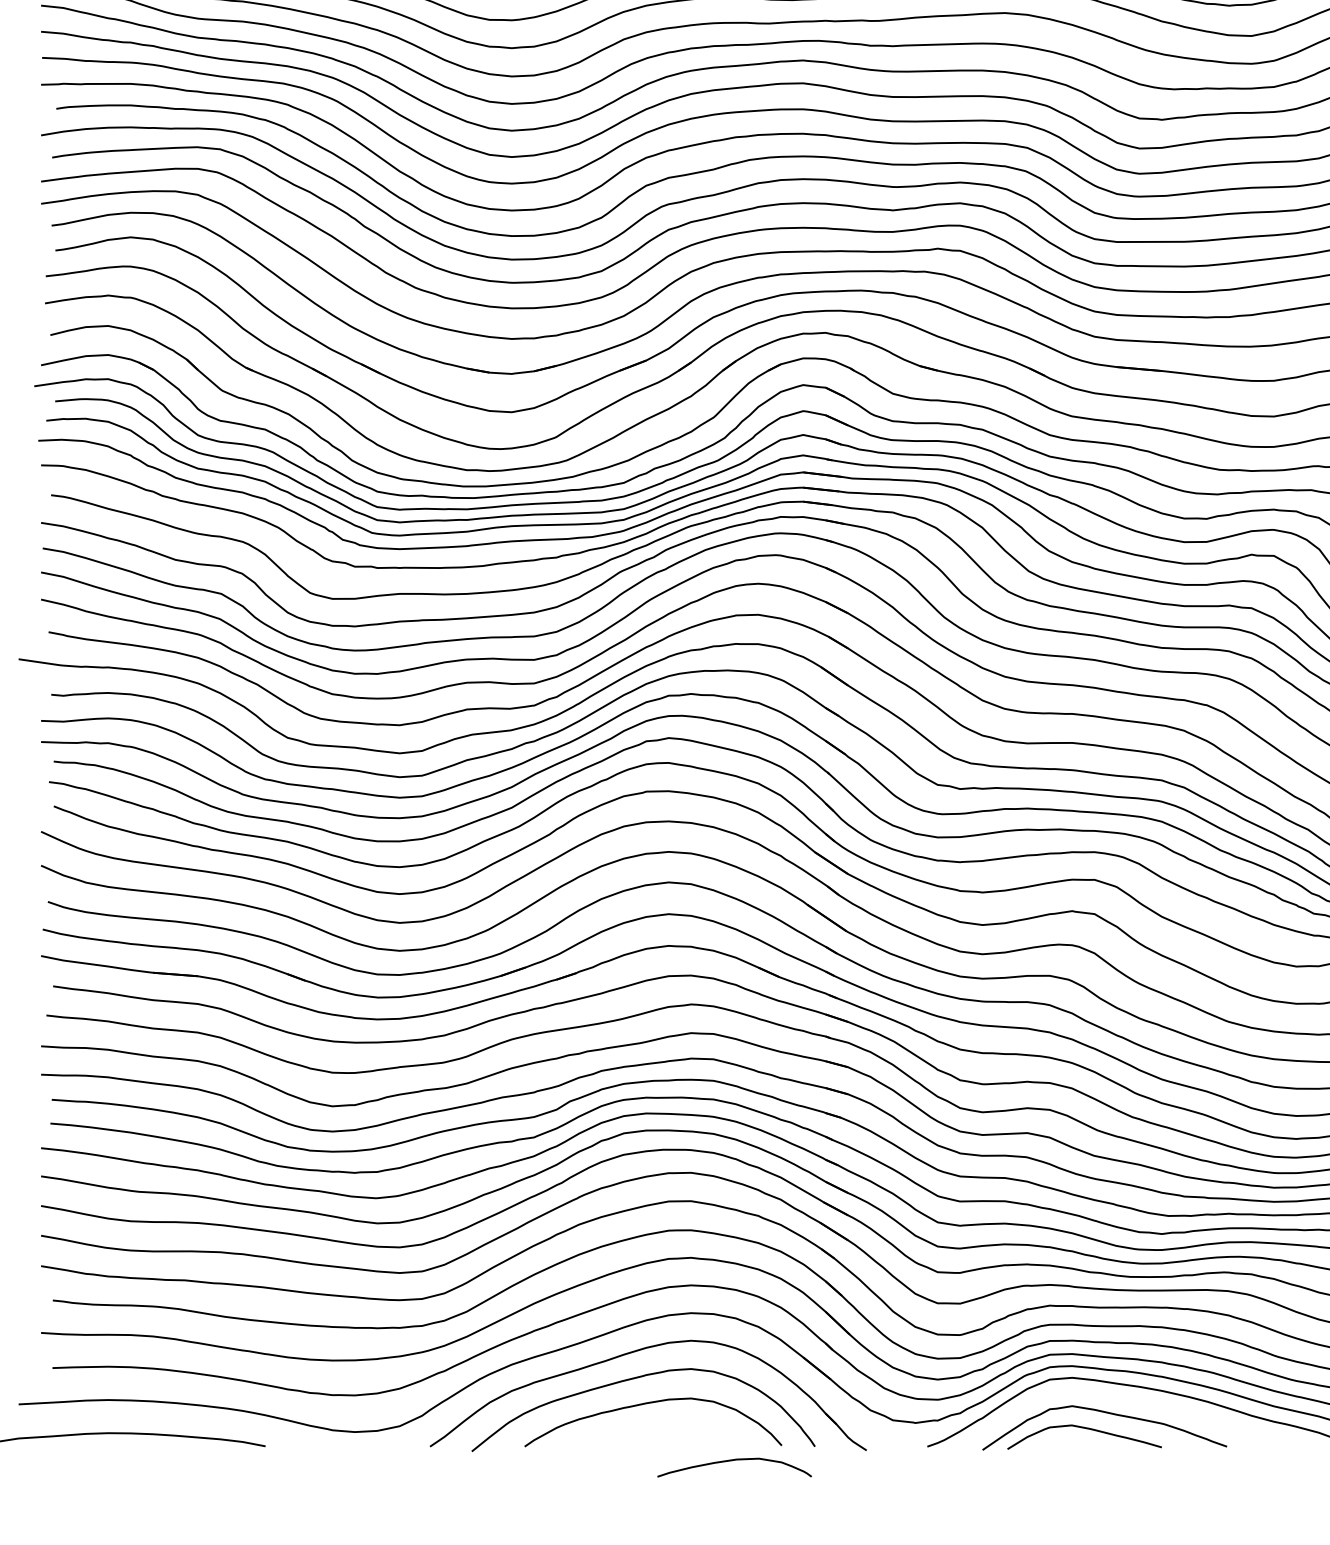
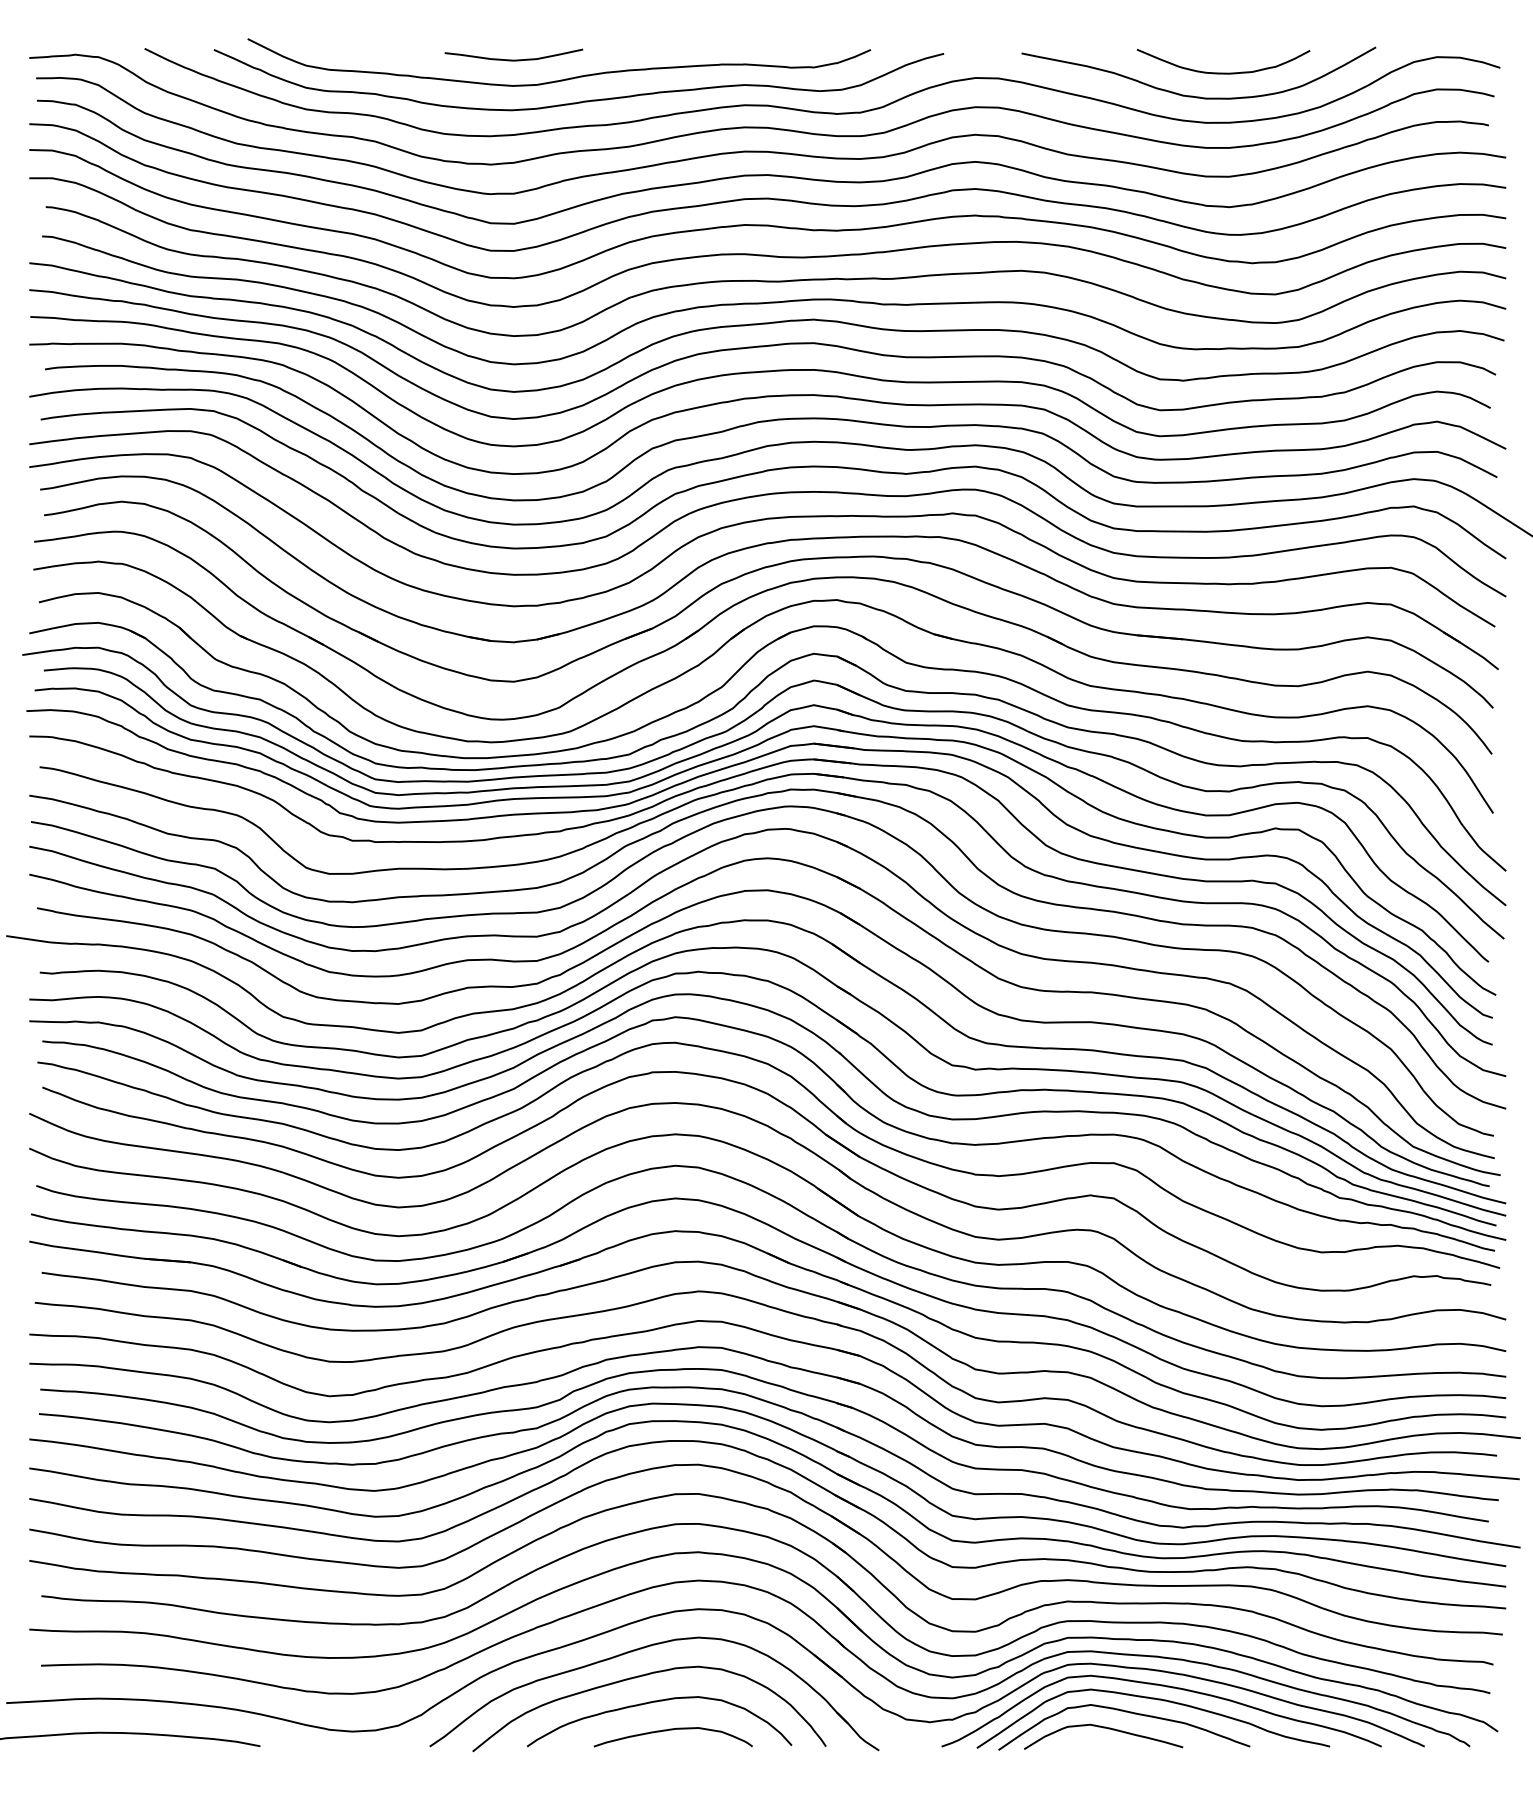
curve: (1137, 1401) -> (1158, 1700), added
curve: (733, 1461) -> (672, 1730), moved

